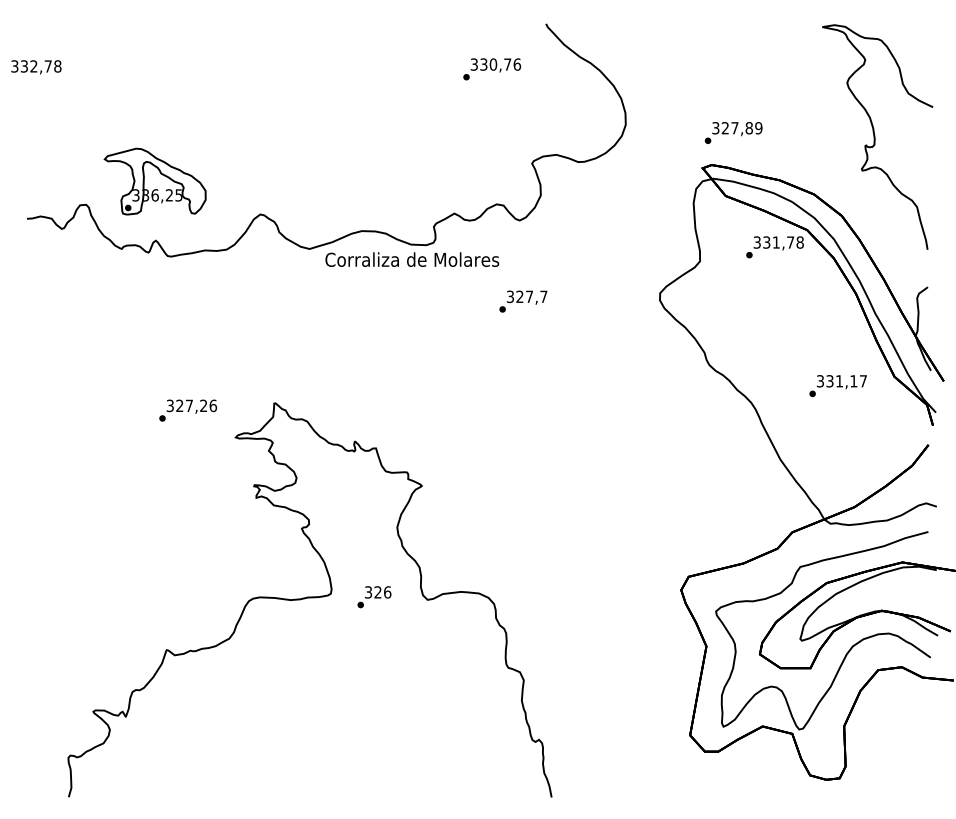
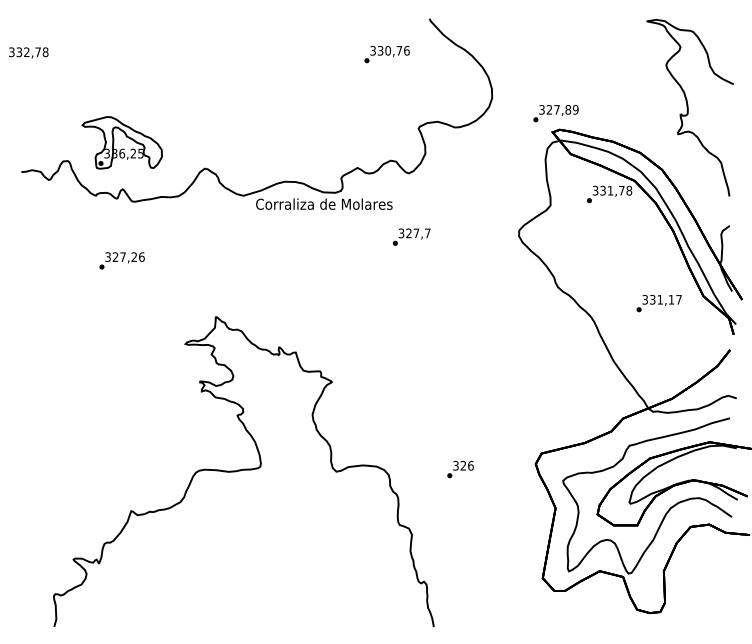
text: (733, 132) -> (555, 113), moved
text: (187, 410) -> (121, 260), moved
text: (374, 597) -> (460, 469), moved

